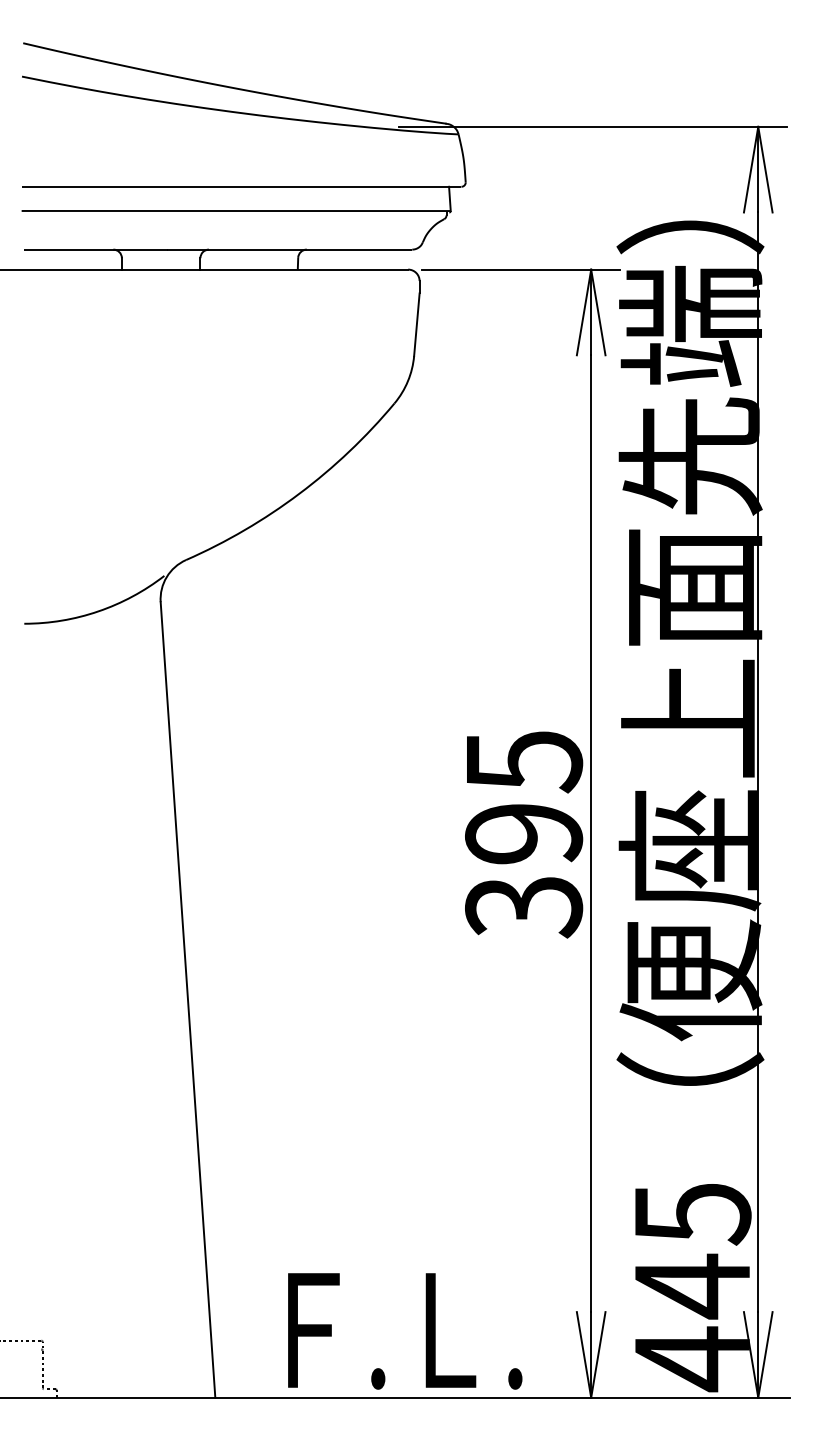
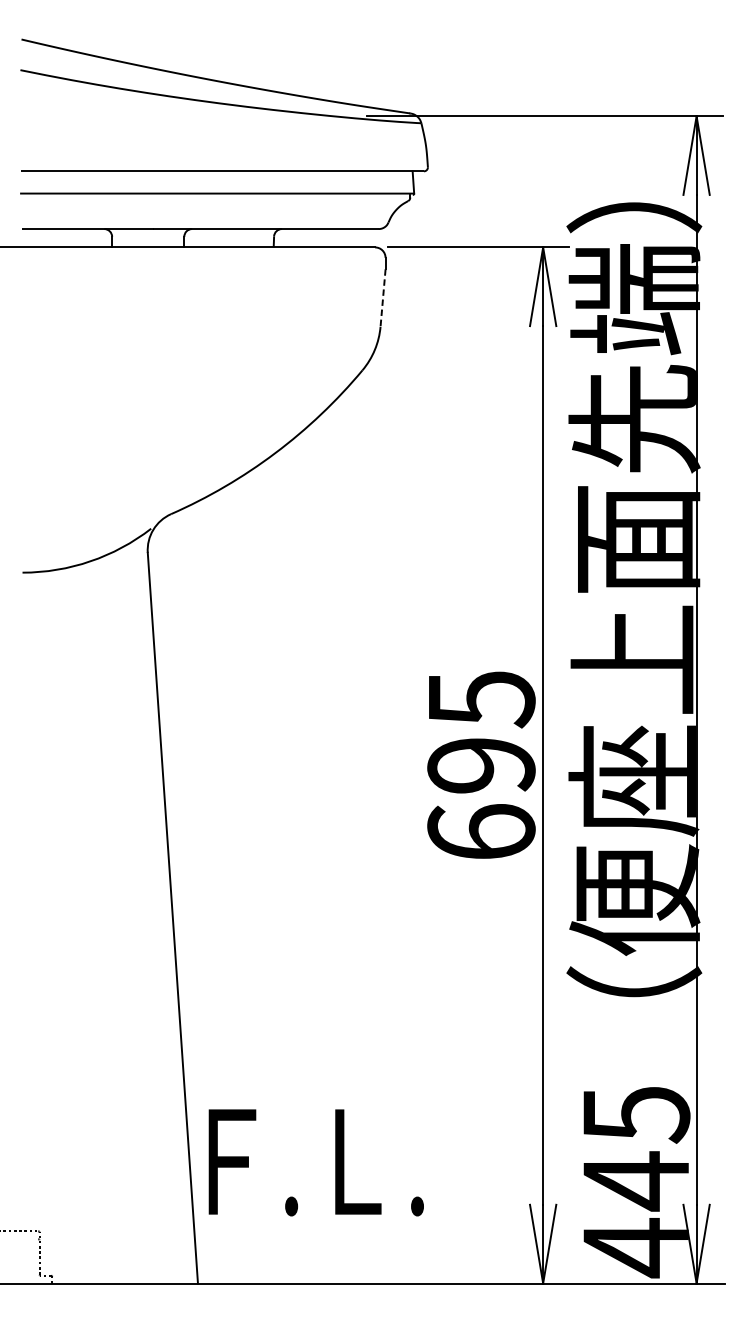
line: (416, 325) -> (382, 298), solid -> dashed
text: (524, 906) -> (481, 832), 395 -> 695
text: (405, 1331) -> (316, 1162), moved

